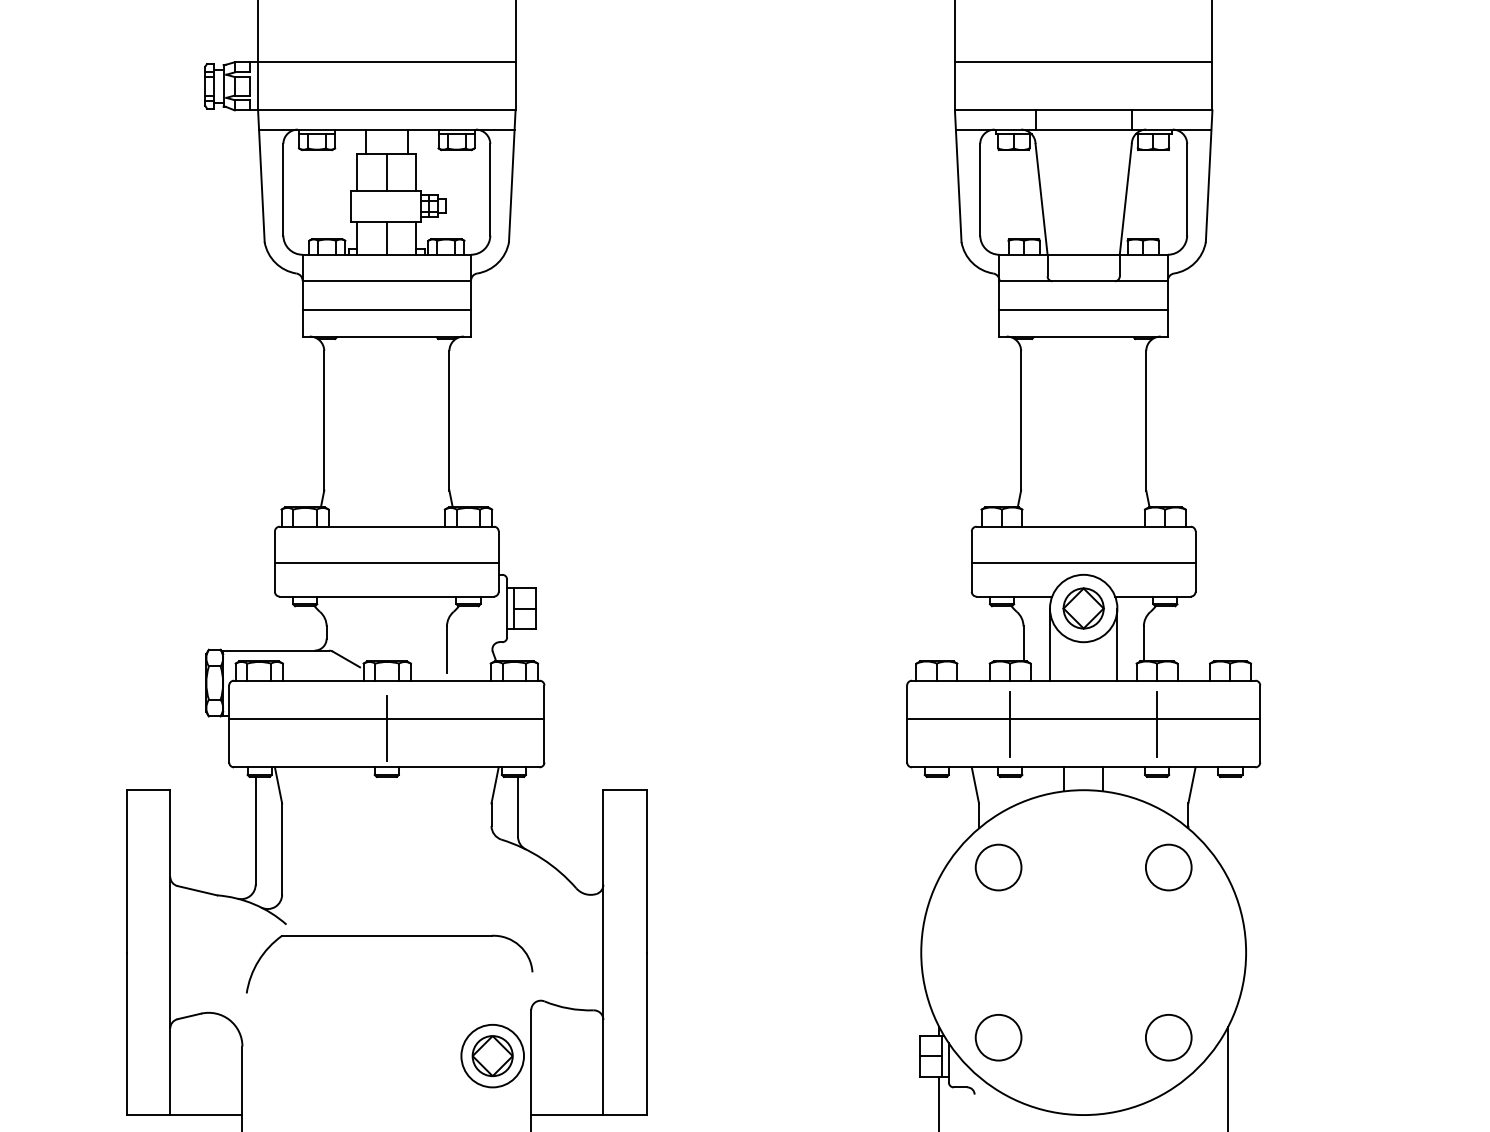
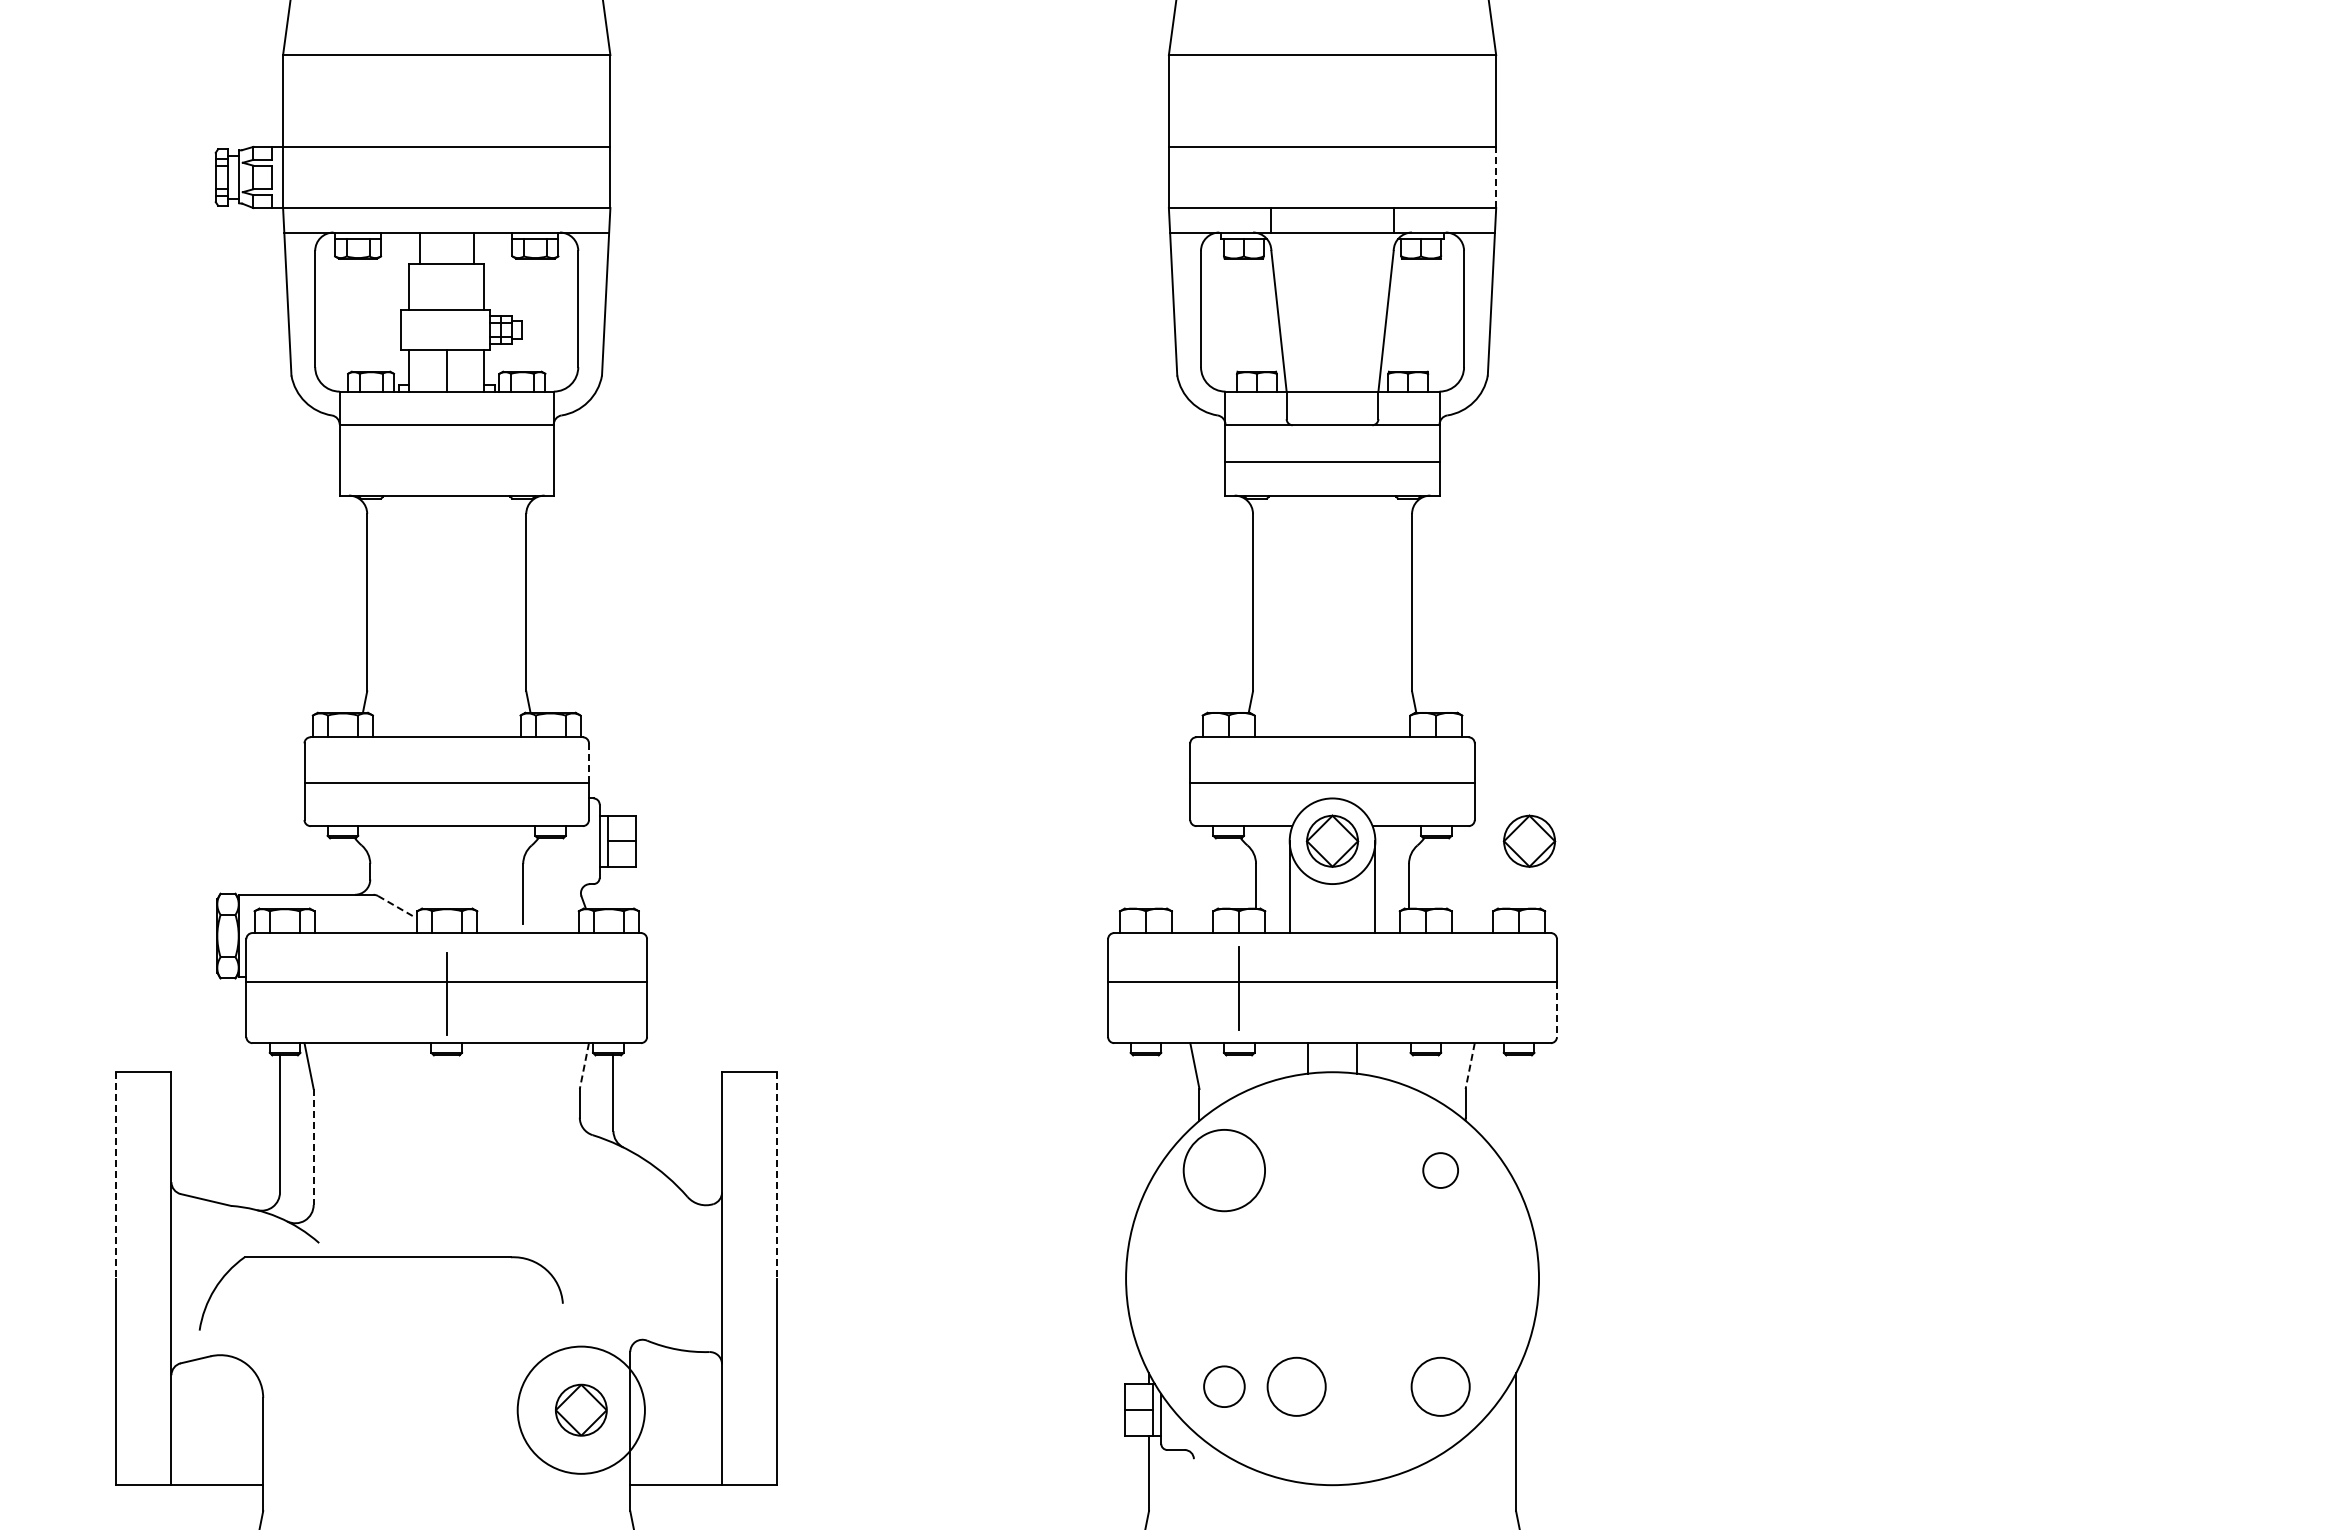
line: (1212, 86) -> (1496, 177), solid -> dashed
line: (386, 172) -> (446, 287), removed
line: (386, 309) -> (446, 461), removed
line: (498, 547) -> (588, 763), solid -> dashed
part: (1238, 607) -> (1529, 840), added
line: (346, 659) -> (395, 906), solid -> dashed
line: (1156, 724) -> (1425, 988), removed
line: (1259, 740) -> (1556, 1009), solid -> dashed
line: (495, 785) -> (584, 1066), solid -> dashed
line: (1192, 785) -> (1470, 1066), solid -> dashed
line: (282, 849) -> (313, 1147), solid -> dashed
circle: (998, 867) -> (1224, 1170), size x1.4
circle: (1168, 867) -> (1440, 1170), size x0.6
line: (127, 871) -> (116, 1175), solid -> dashed
line: (647, 871) -> (777, 1175), solid -> dashed
part: (389, 935) -> (380, 1257), moved
circle: (998, 1037) -> (1224, 1386), size x0.7
circle: (1055, 1037) -> (1296, 1386), added
circle: (492, 1056) -> (581, 1410), size x1.6

